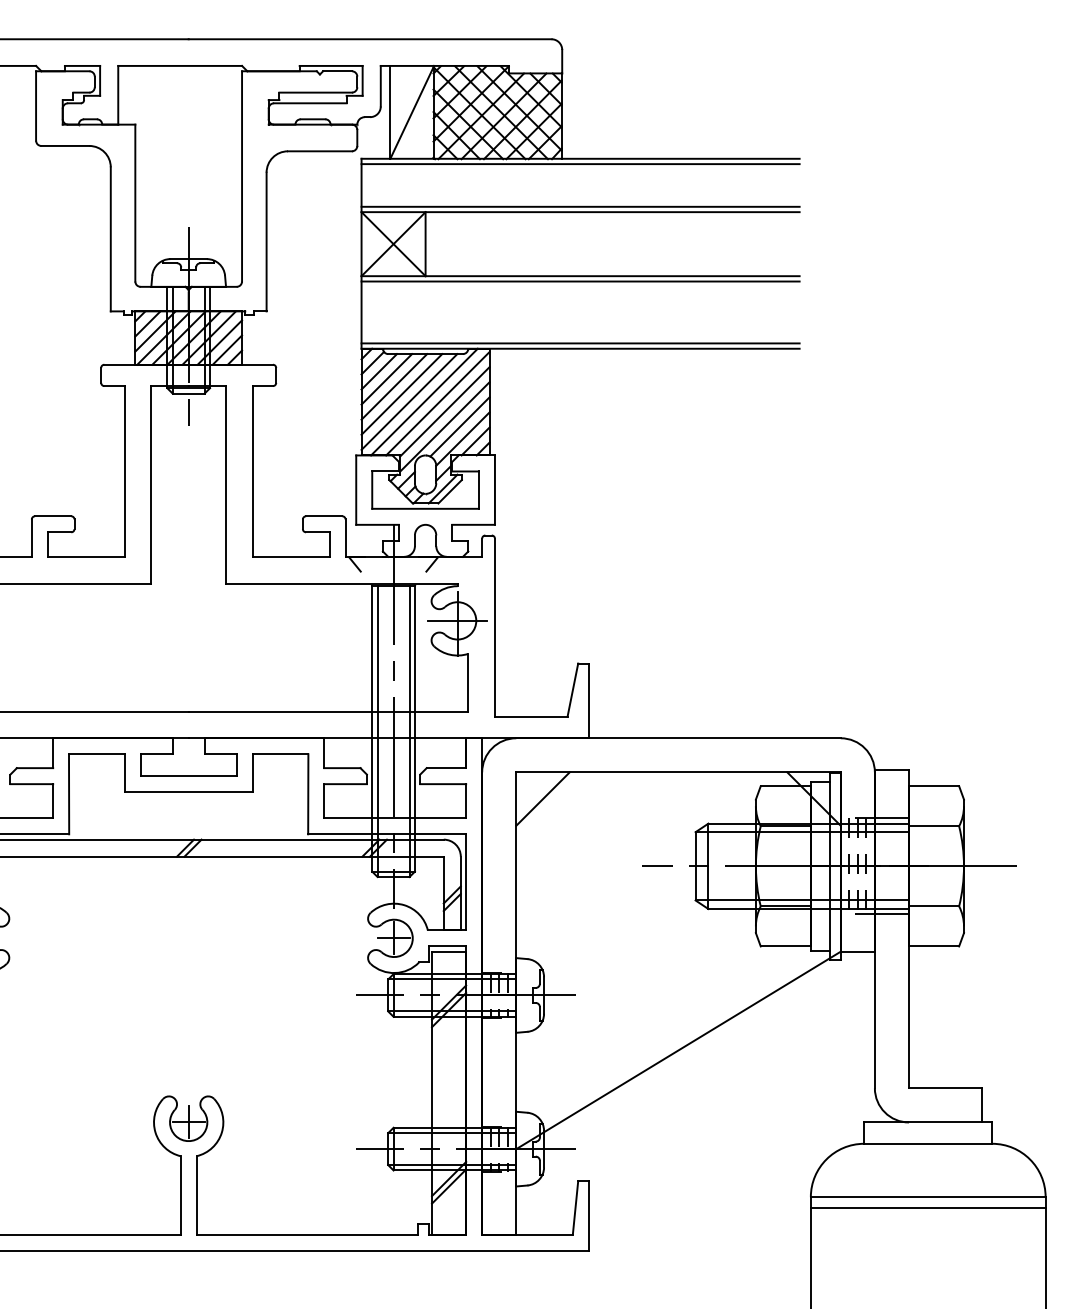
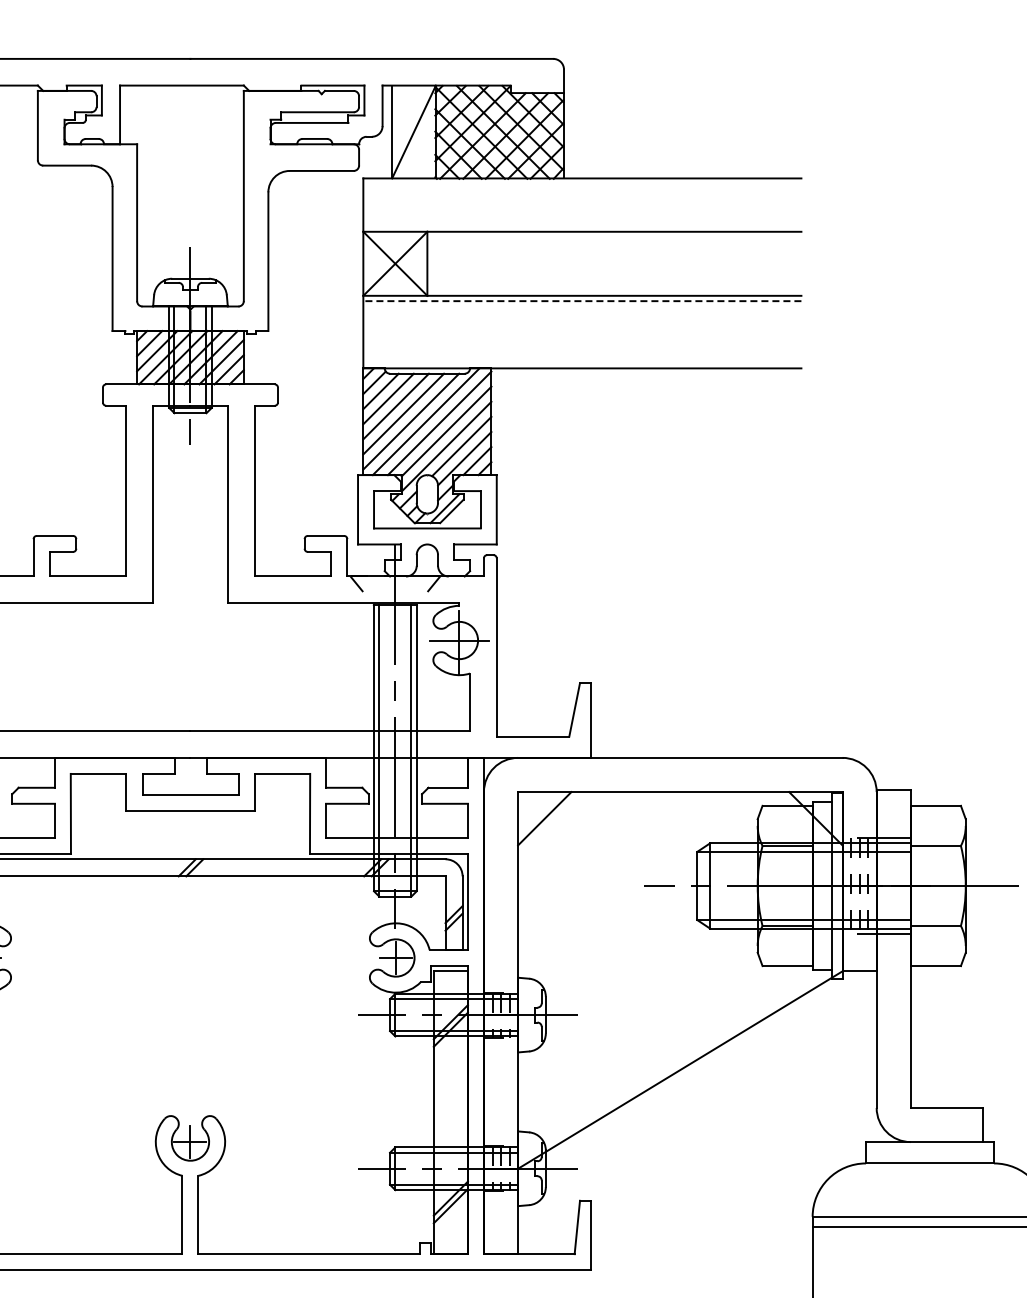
line: (580, 164) -> (582, 184), removed
line: (580, 206) -> (582, 226), removed
line: (580, 281) -> (582, 301), solid -> dashed
line: (580, 343) -> (582, 363), removed

